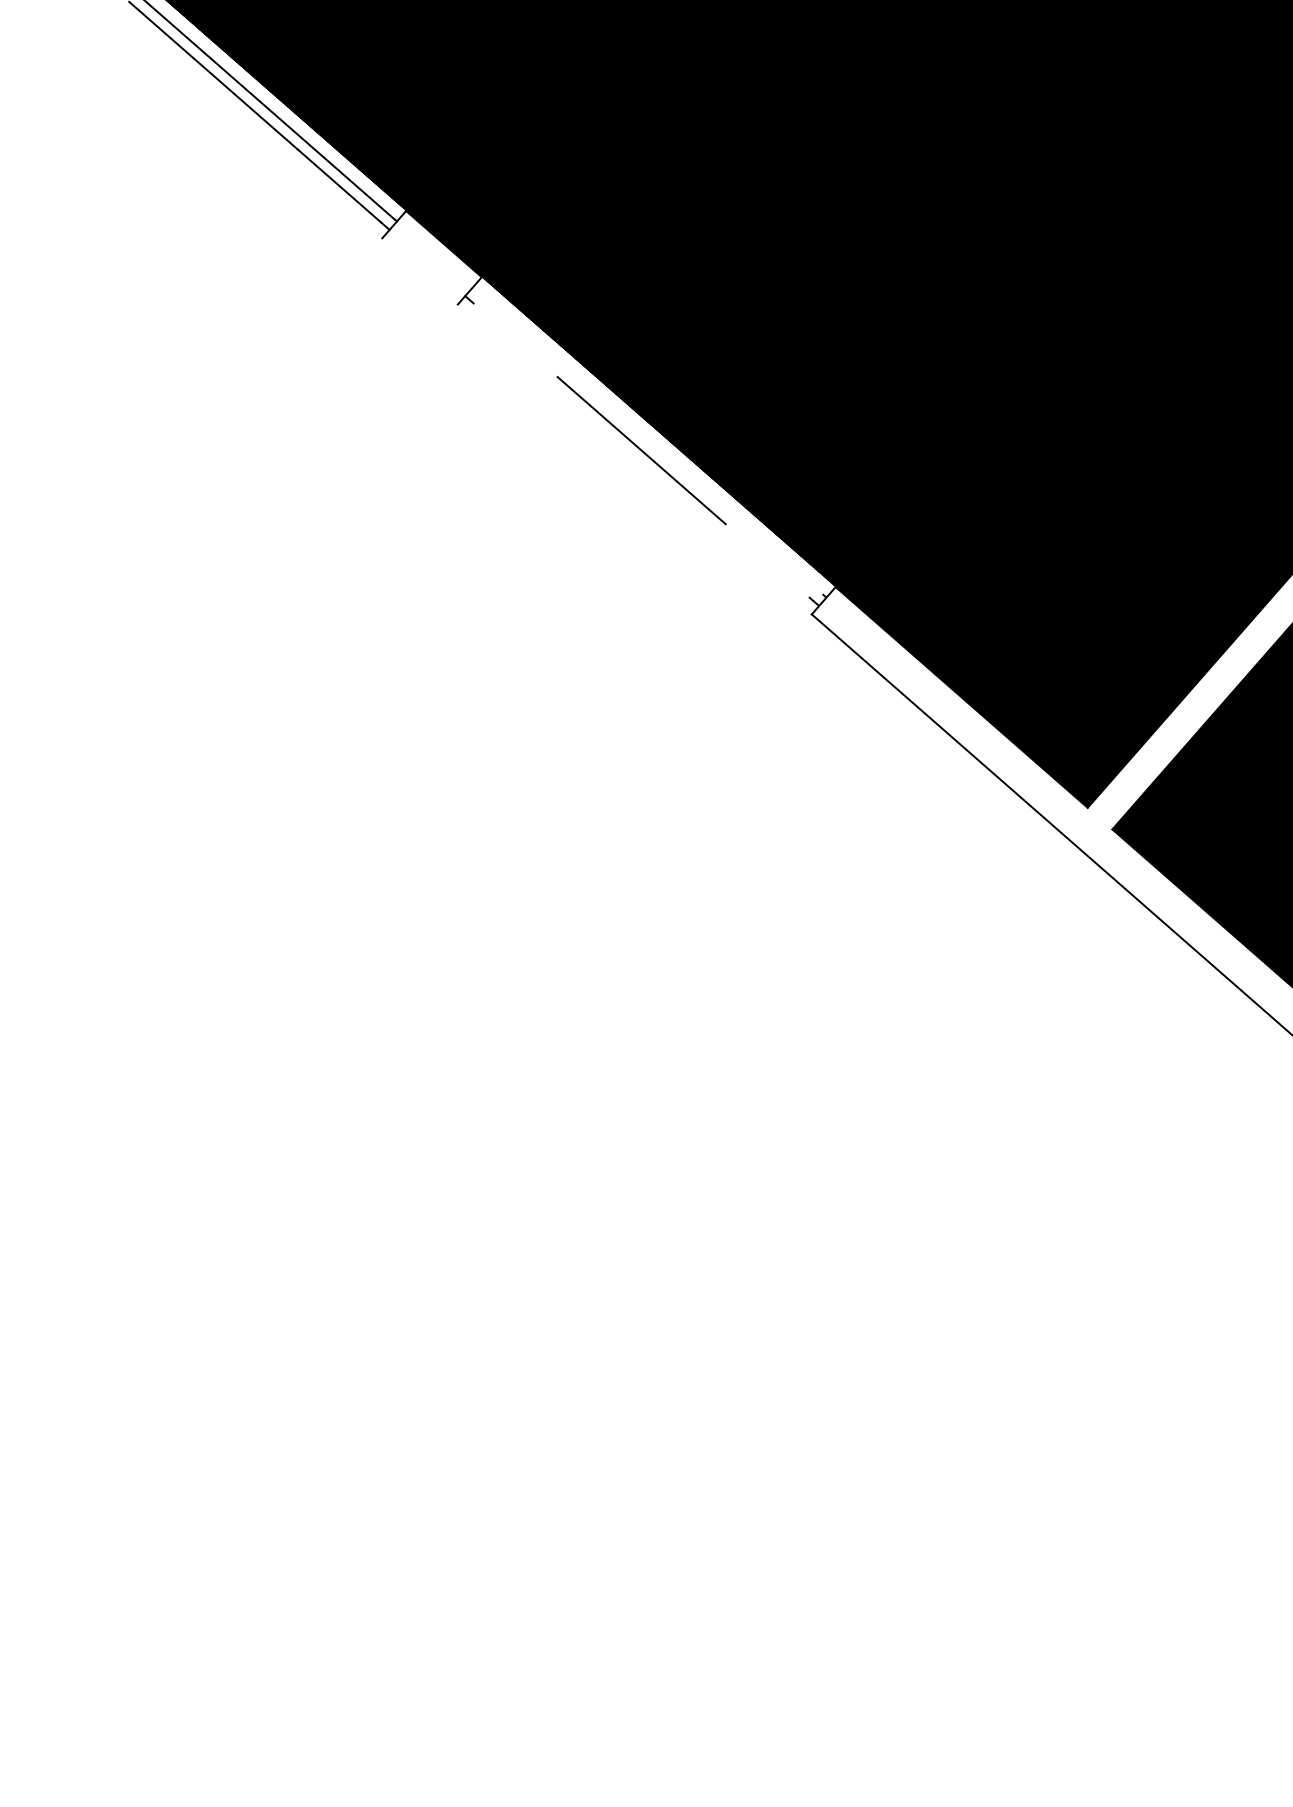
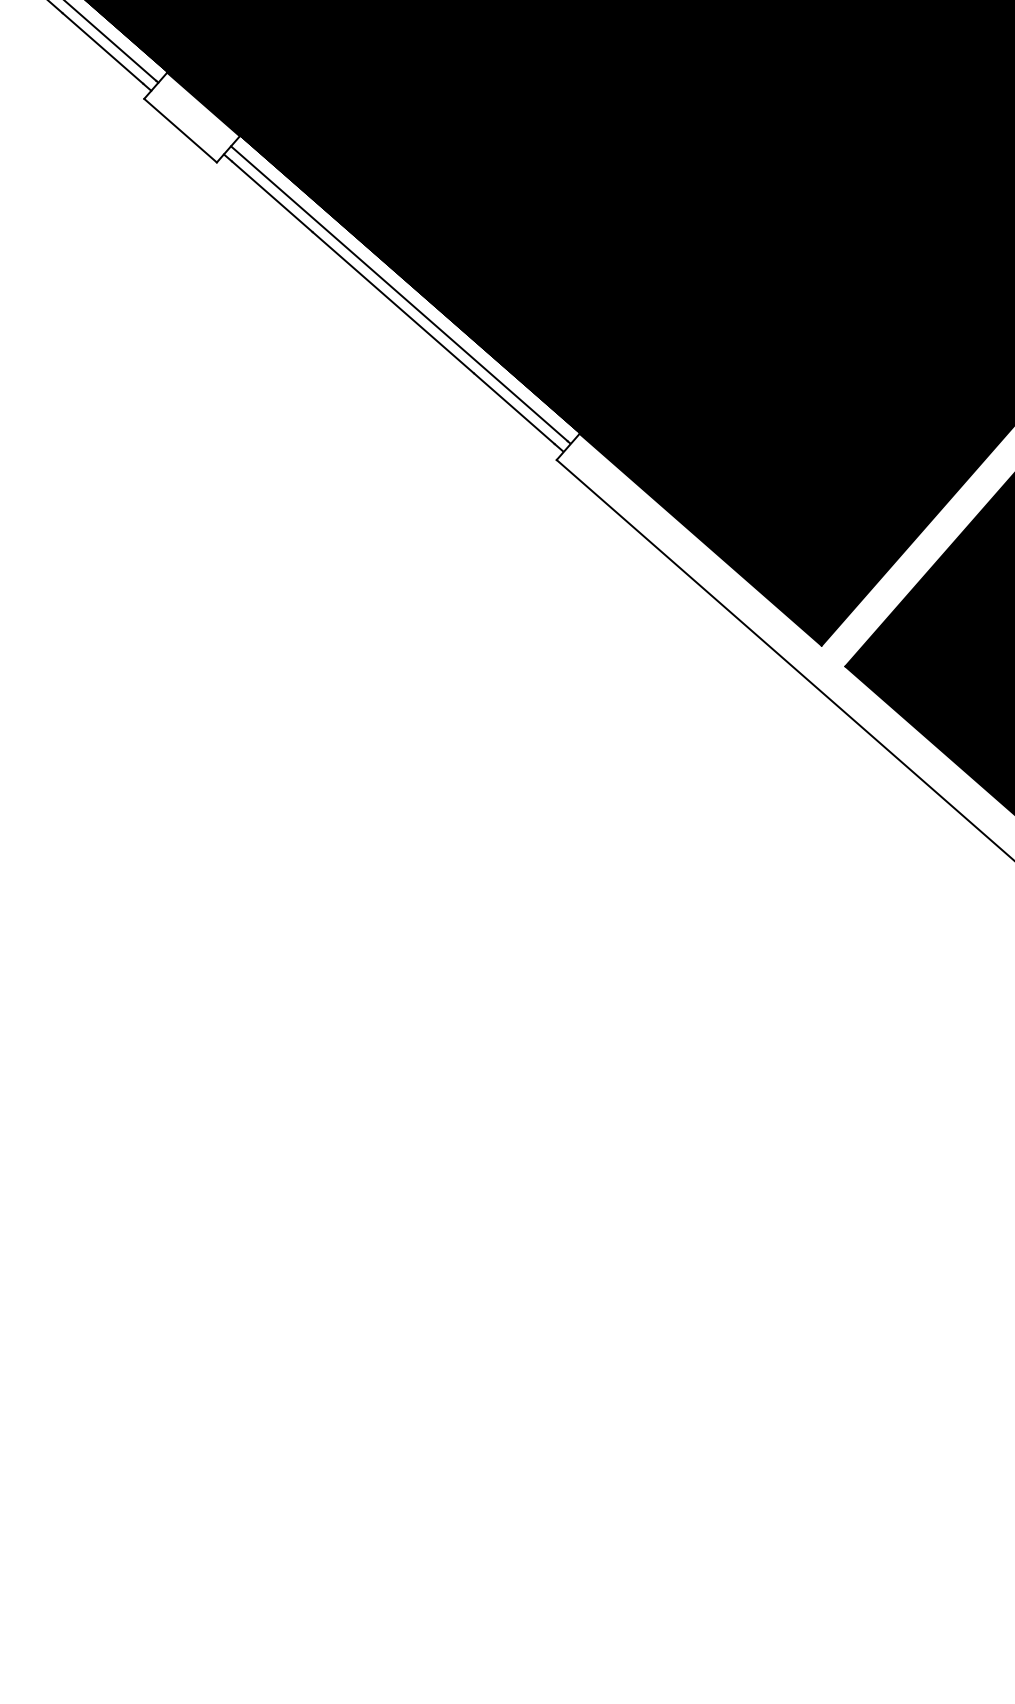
line: (419, 271) -> (180, 130), added
line: (515, 340) -> (272, 197), added
line: (647, 440) -> (398, 293), added
line: (767, 560) -> (514, 408), added

